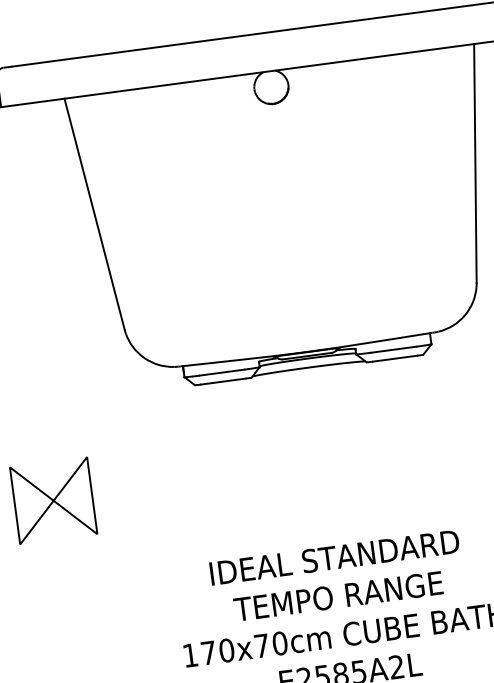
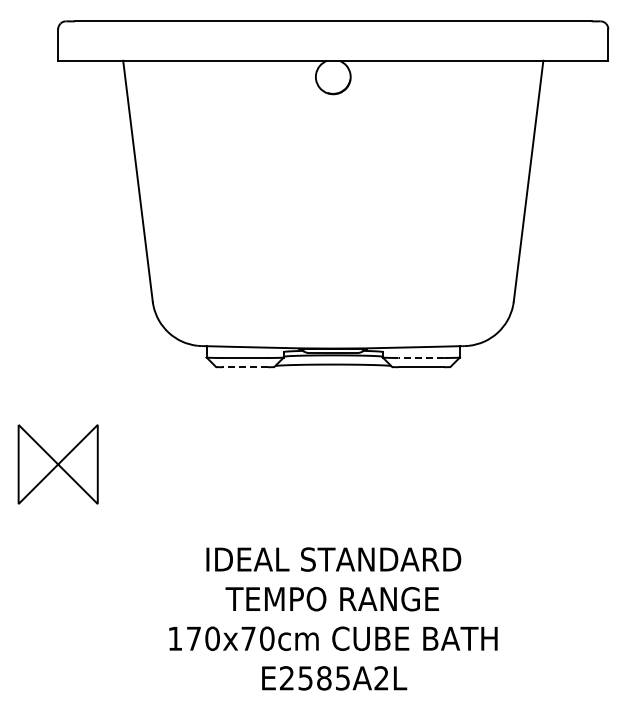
line: (393, 349) -> (421, 357), solid -> dashed
line: (223, 381) -> (245, 367), solid -> dashed

